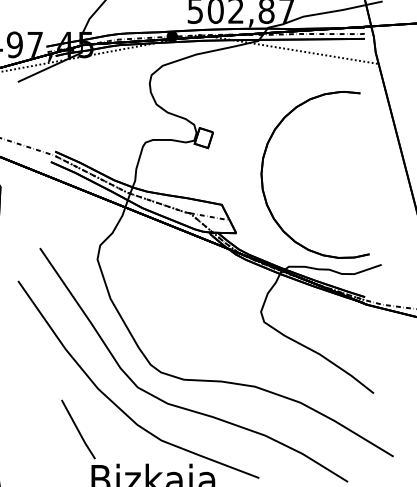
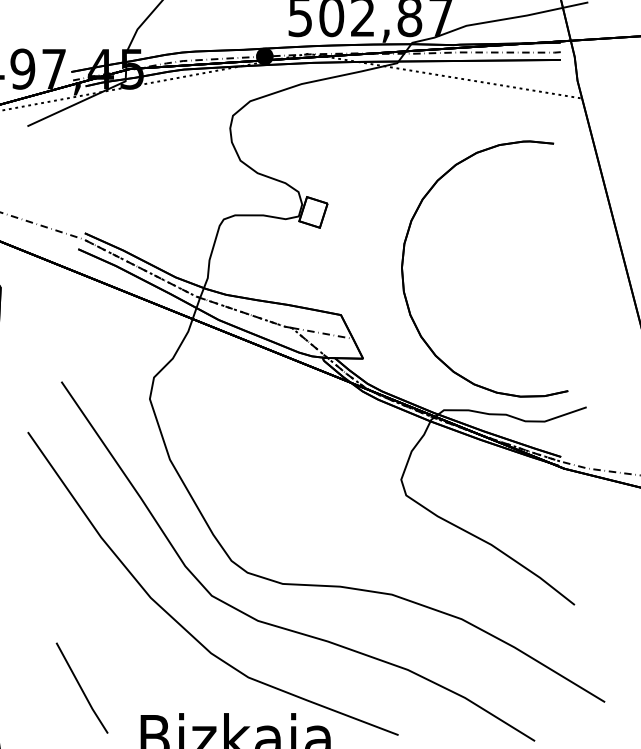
line: (78, 429) -> (82, 688), moved

